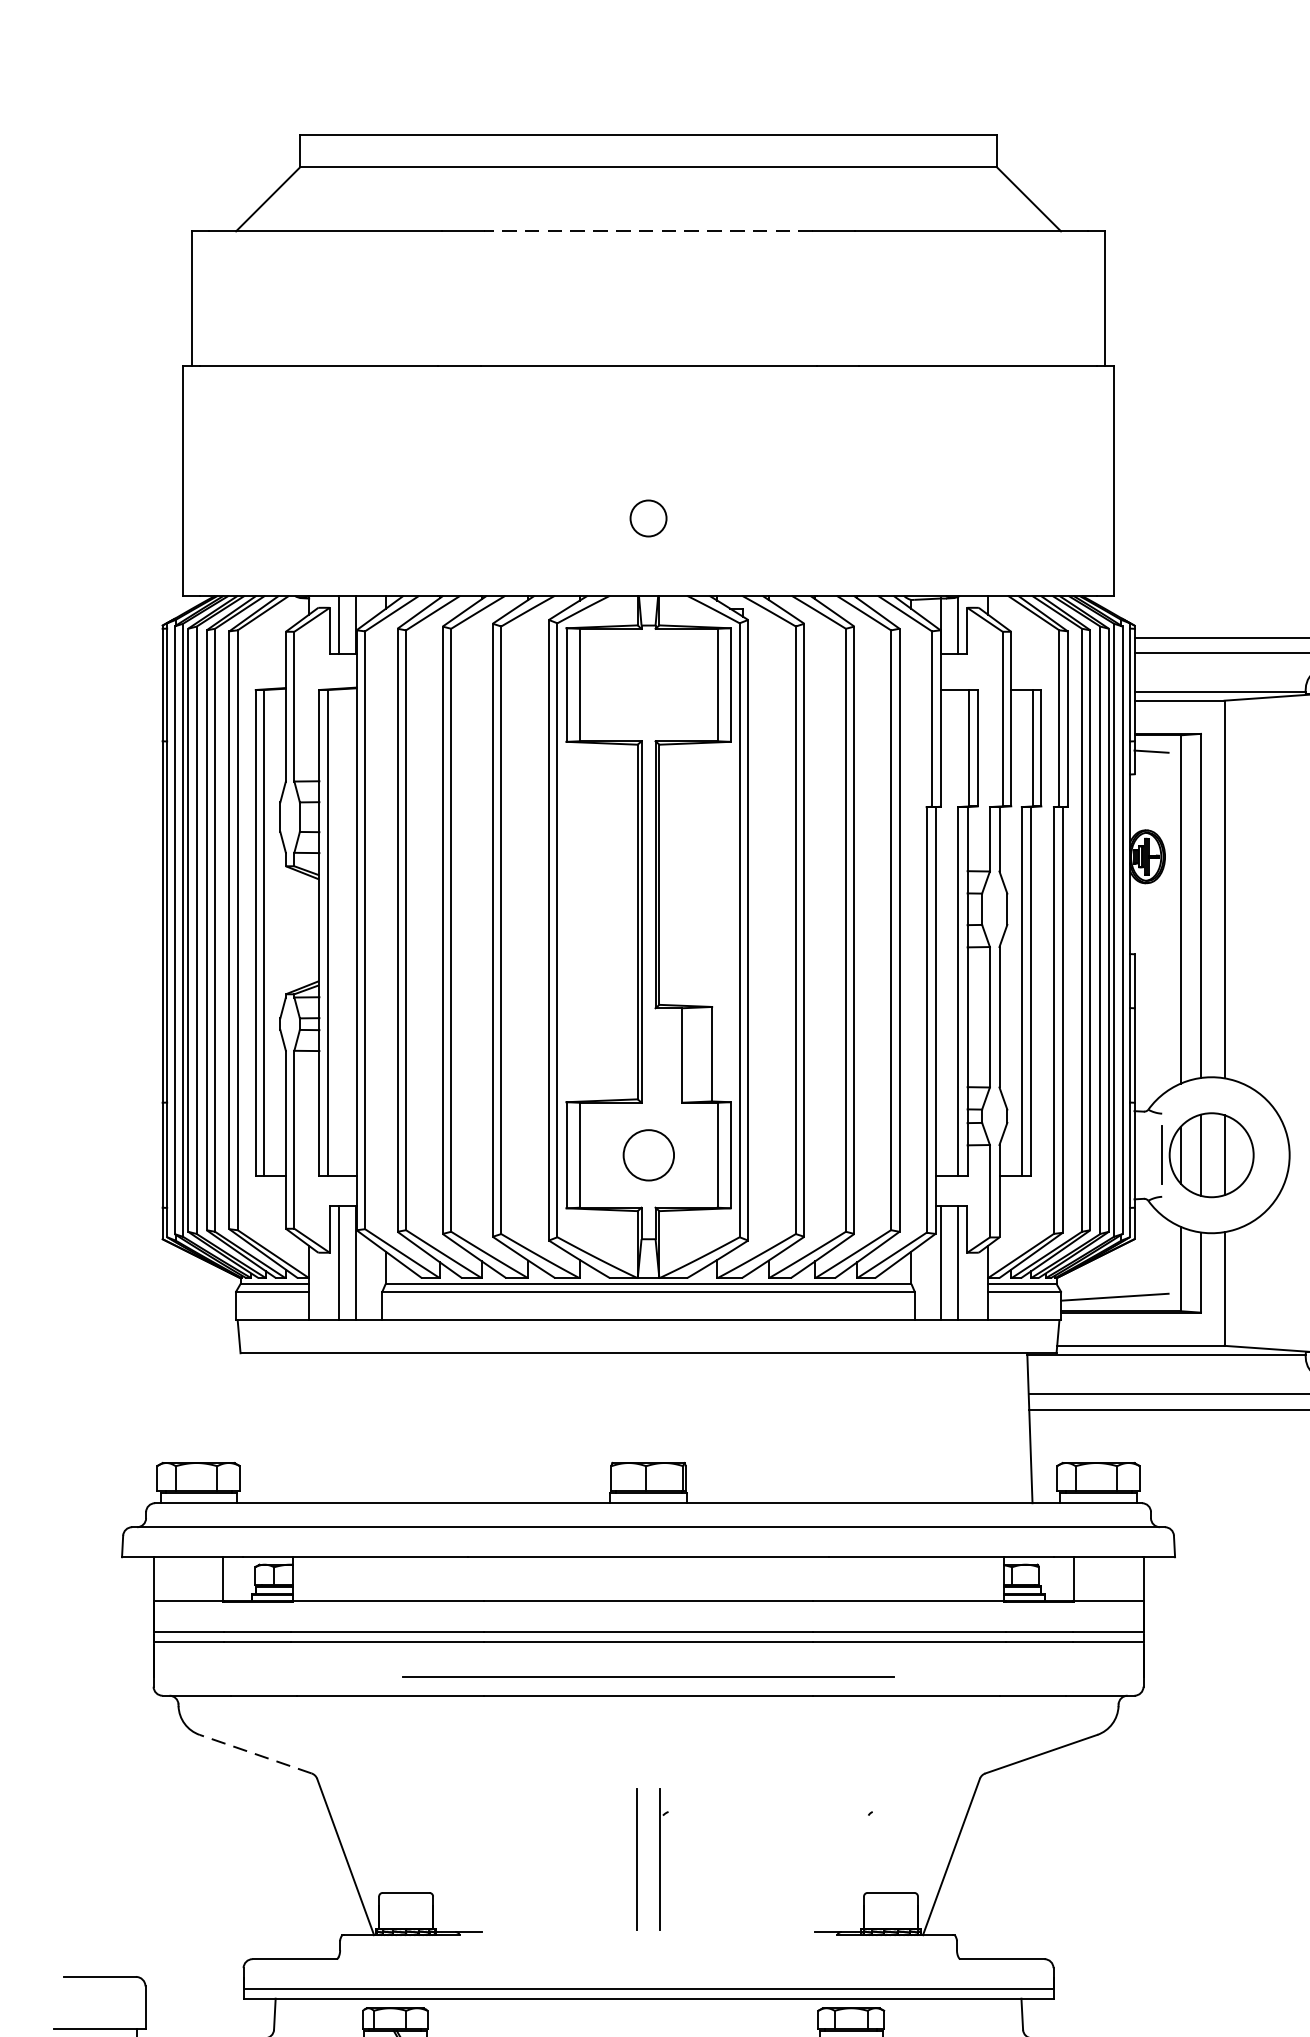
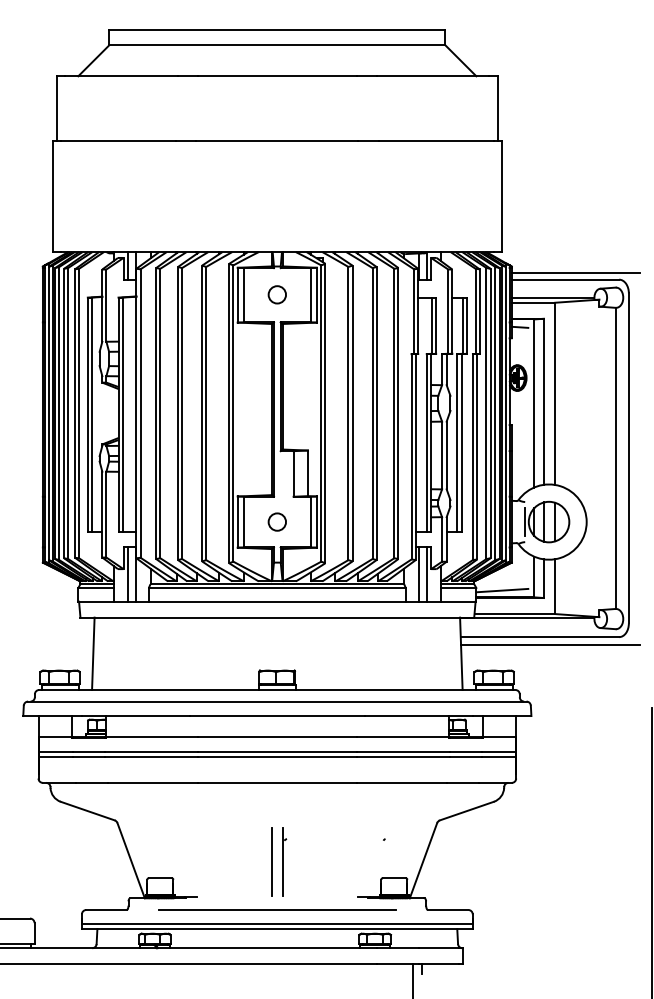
line: (646, 231) -> (276, 76), dashed -> solid
circle: (646, 517) -> (276, 294), moved
circle: (646, 1154) -> (276, 521), size x0.71
line: (267, 1427) -> (93, 653), added
line: (648, 1676) -> (277, 909), moved
line: (255, 1755) -> (87, 811), dashed -> solid

